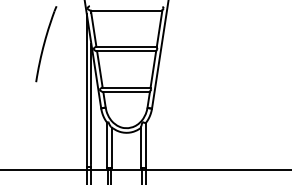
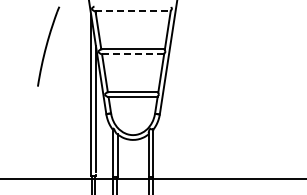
line: (126, 10) -> (132, 11), solid -> dashed
line: (126, 51) -> (133, 54), solid -> dashed

